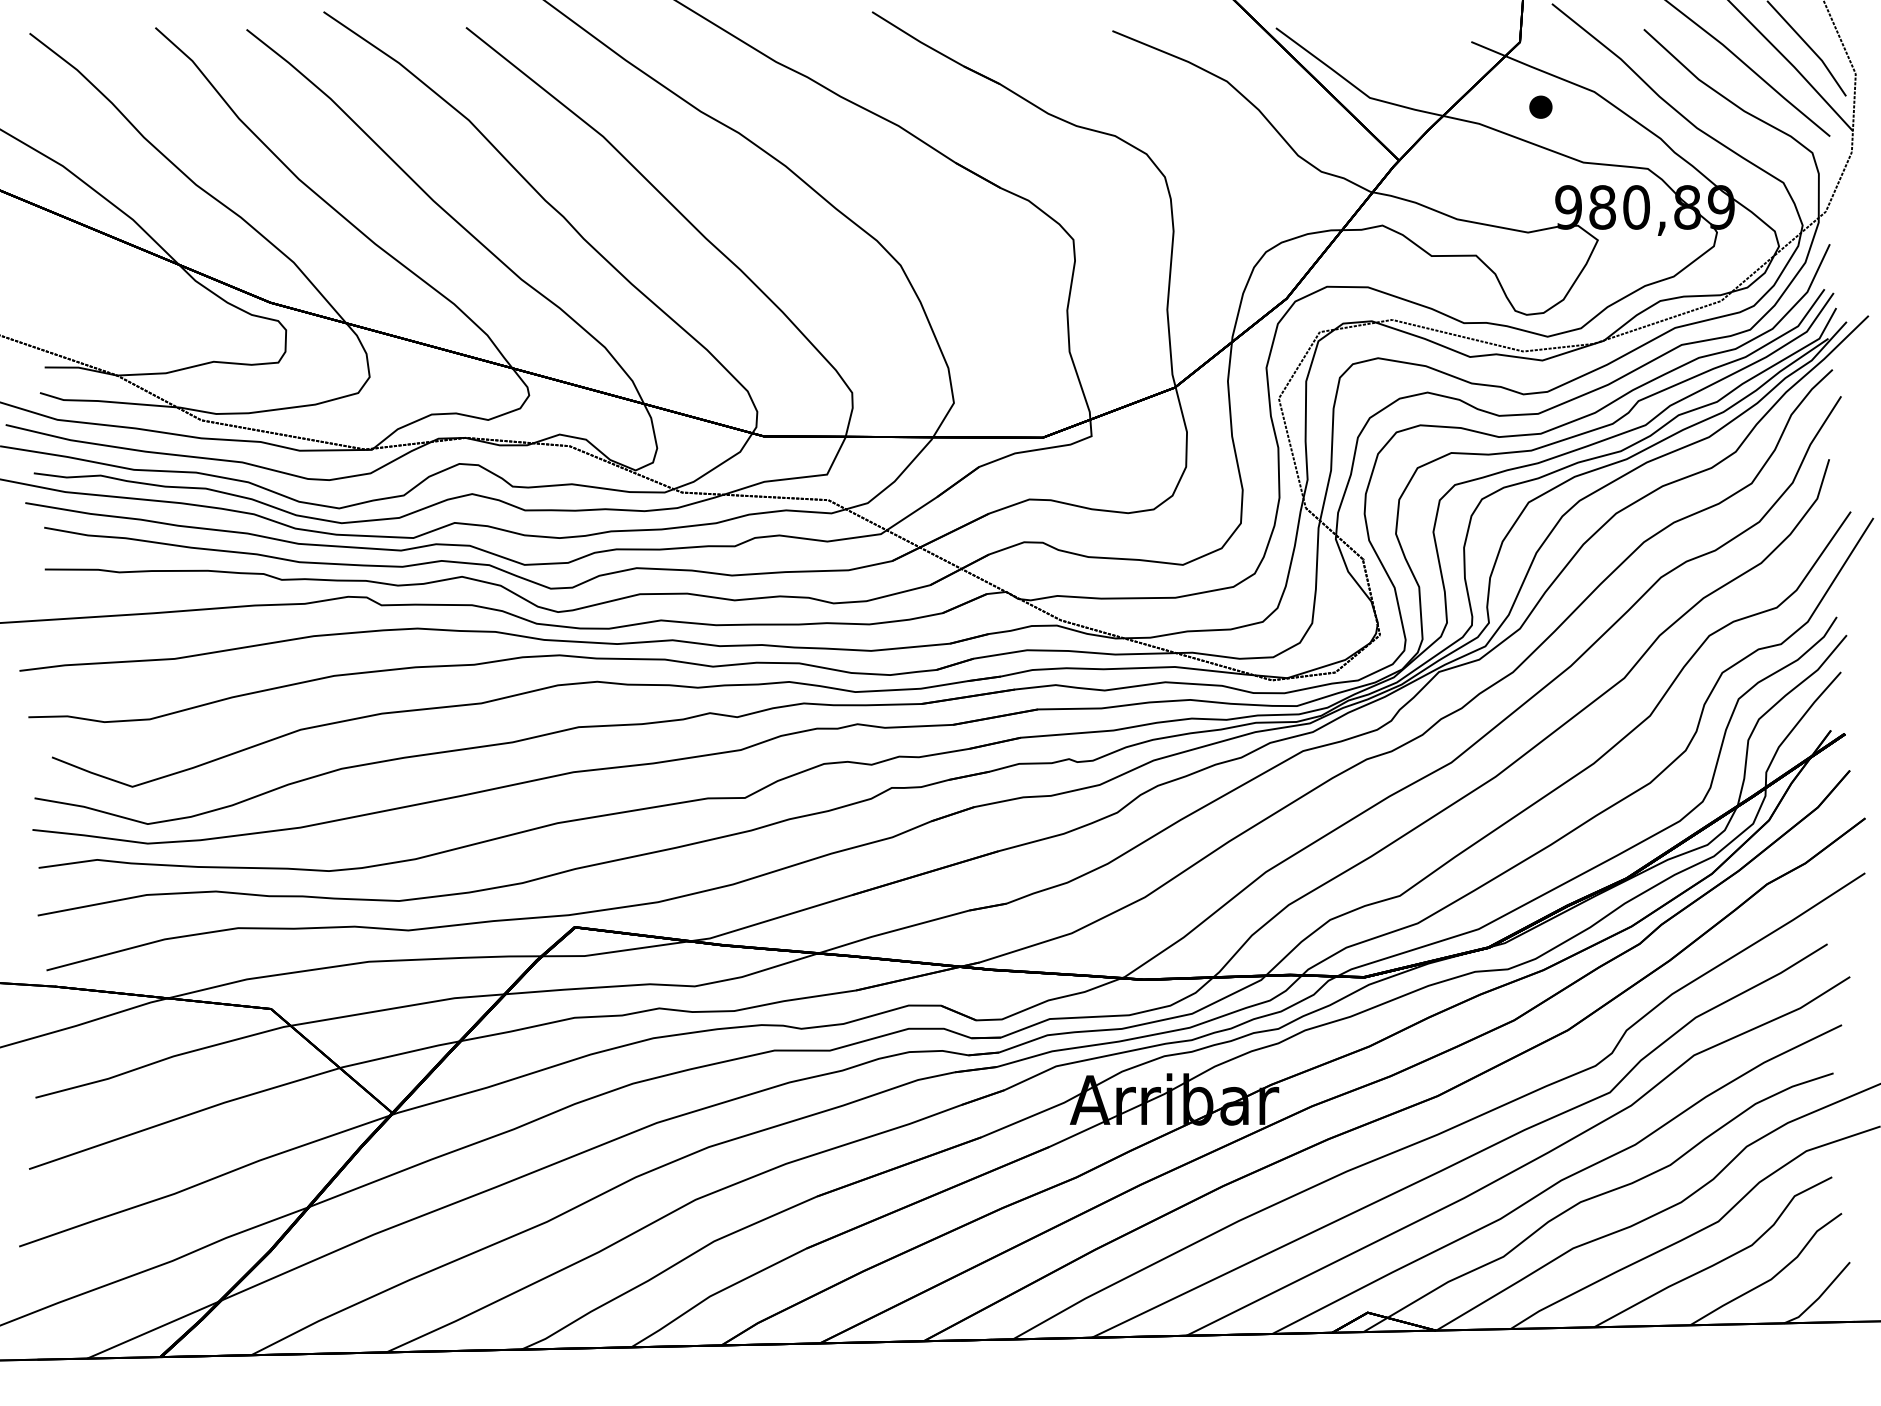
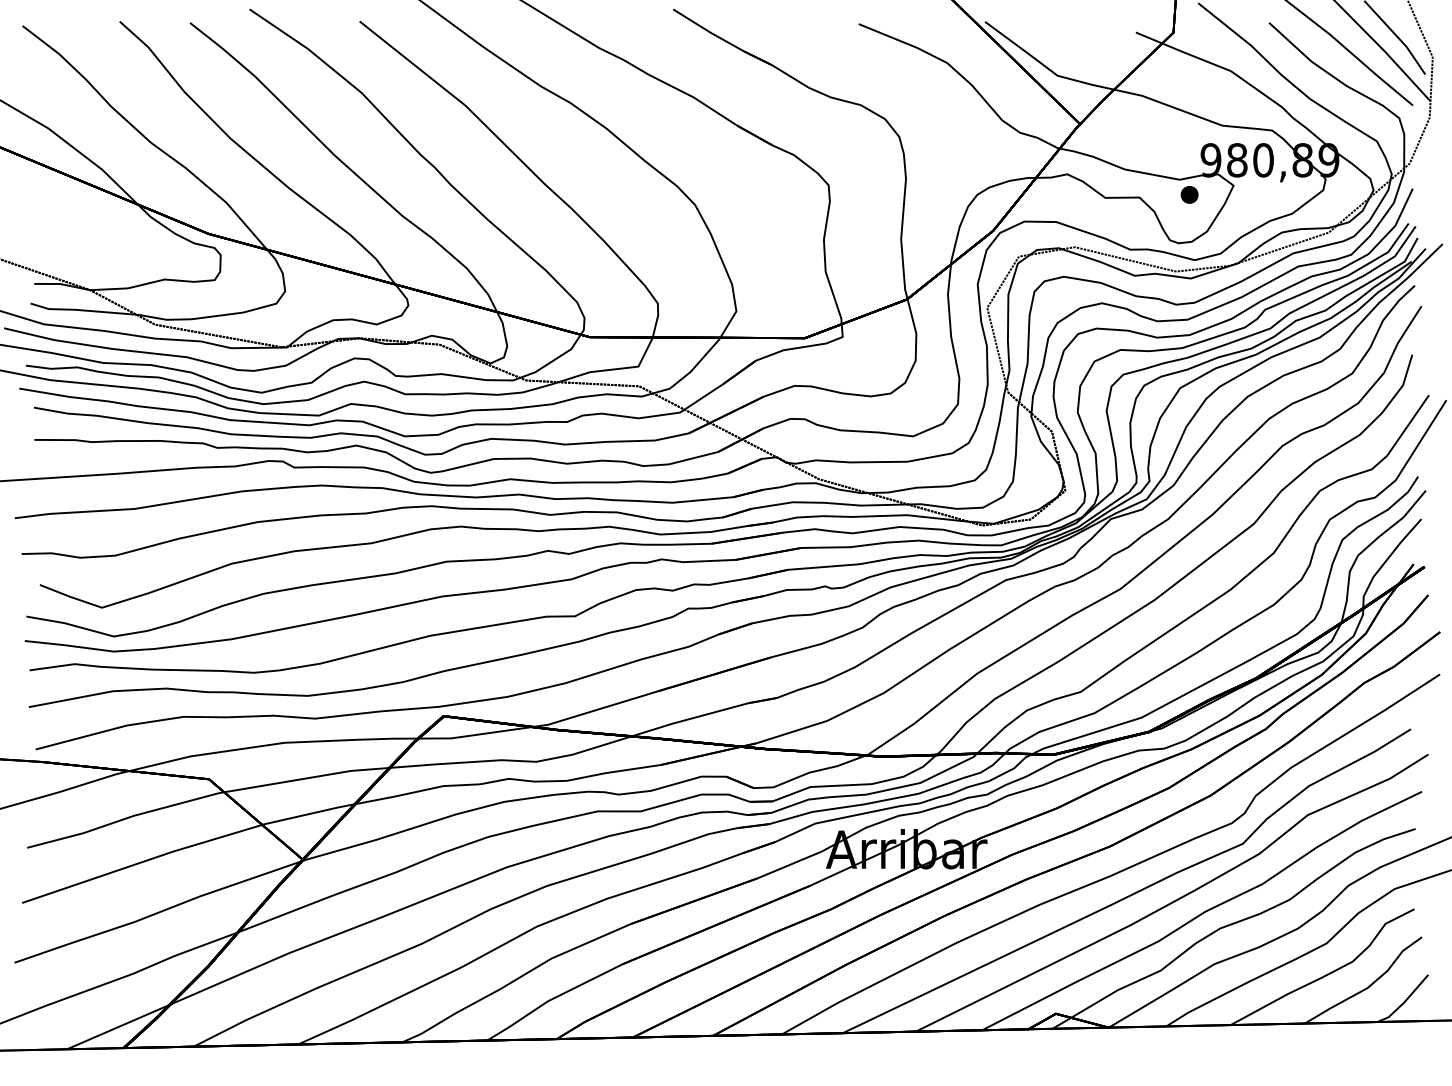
part: (1540, 106) -> (1189, 194), moved

